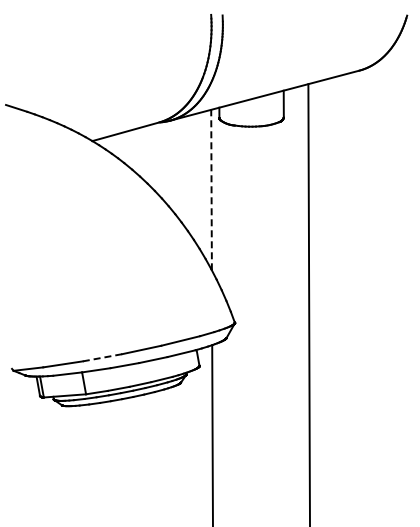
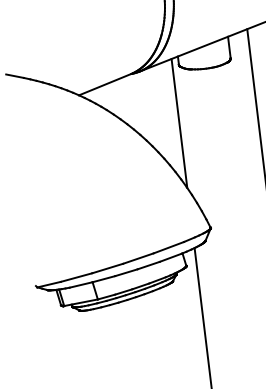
line: (211, 189) -> (179, 123), dashed -> solid
line: (102, 357) -> (107, 268), dashed -> solid

